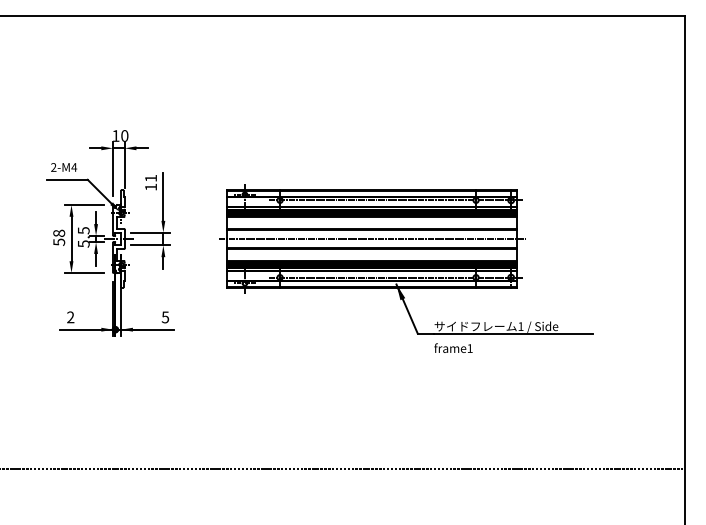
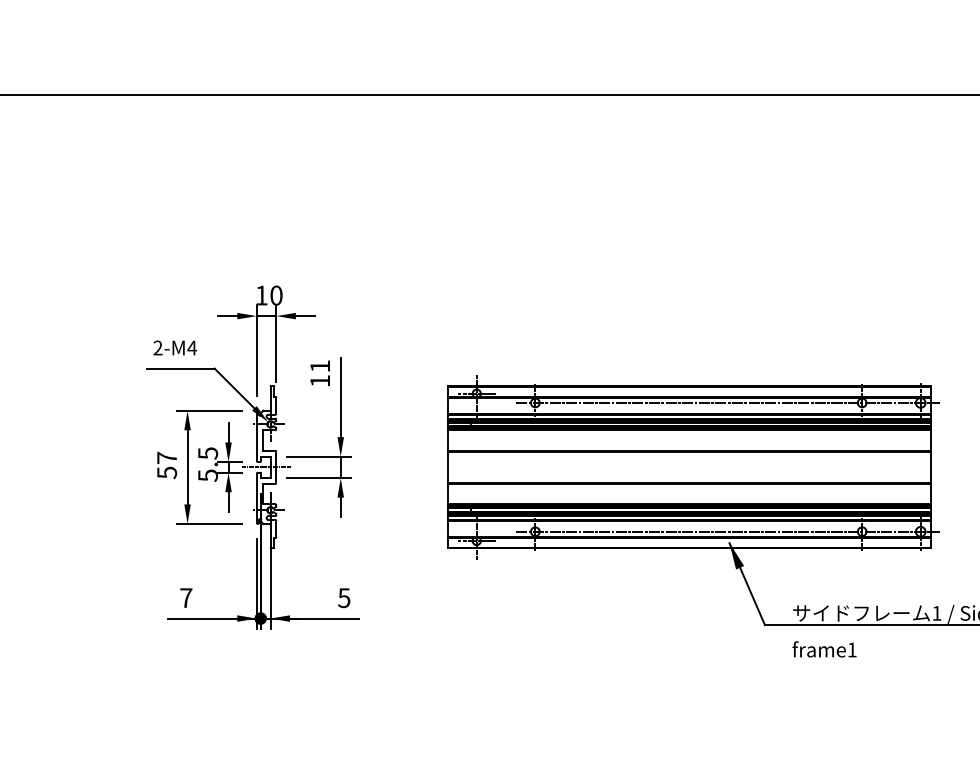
text: (59, 232) -> (167, 456), 58 -> 57
line: (371, 239) -> (687, 468), removed
text: (70, 317) -> (185, 598), 2 -> 7

